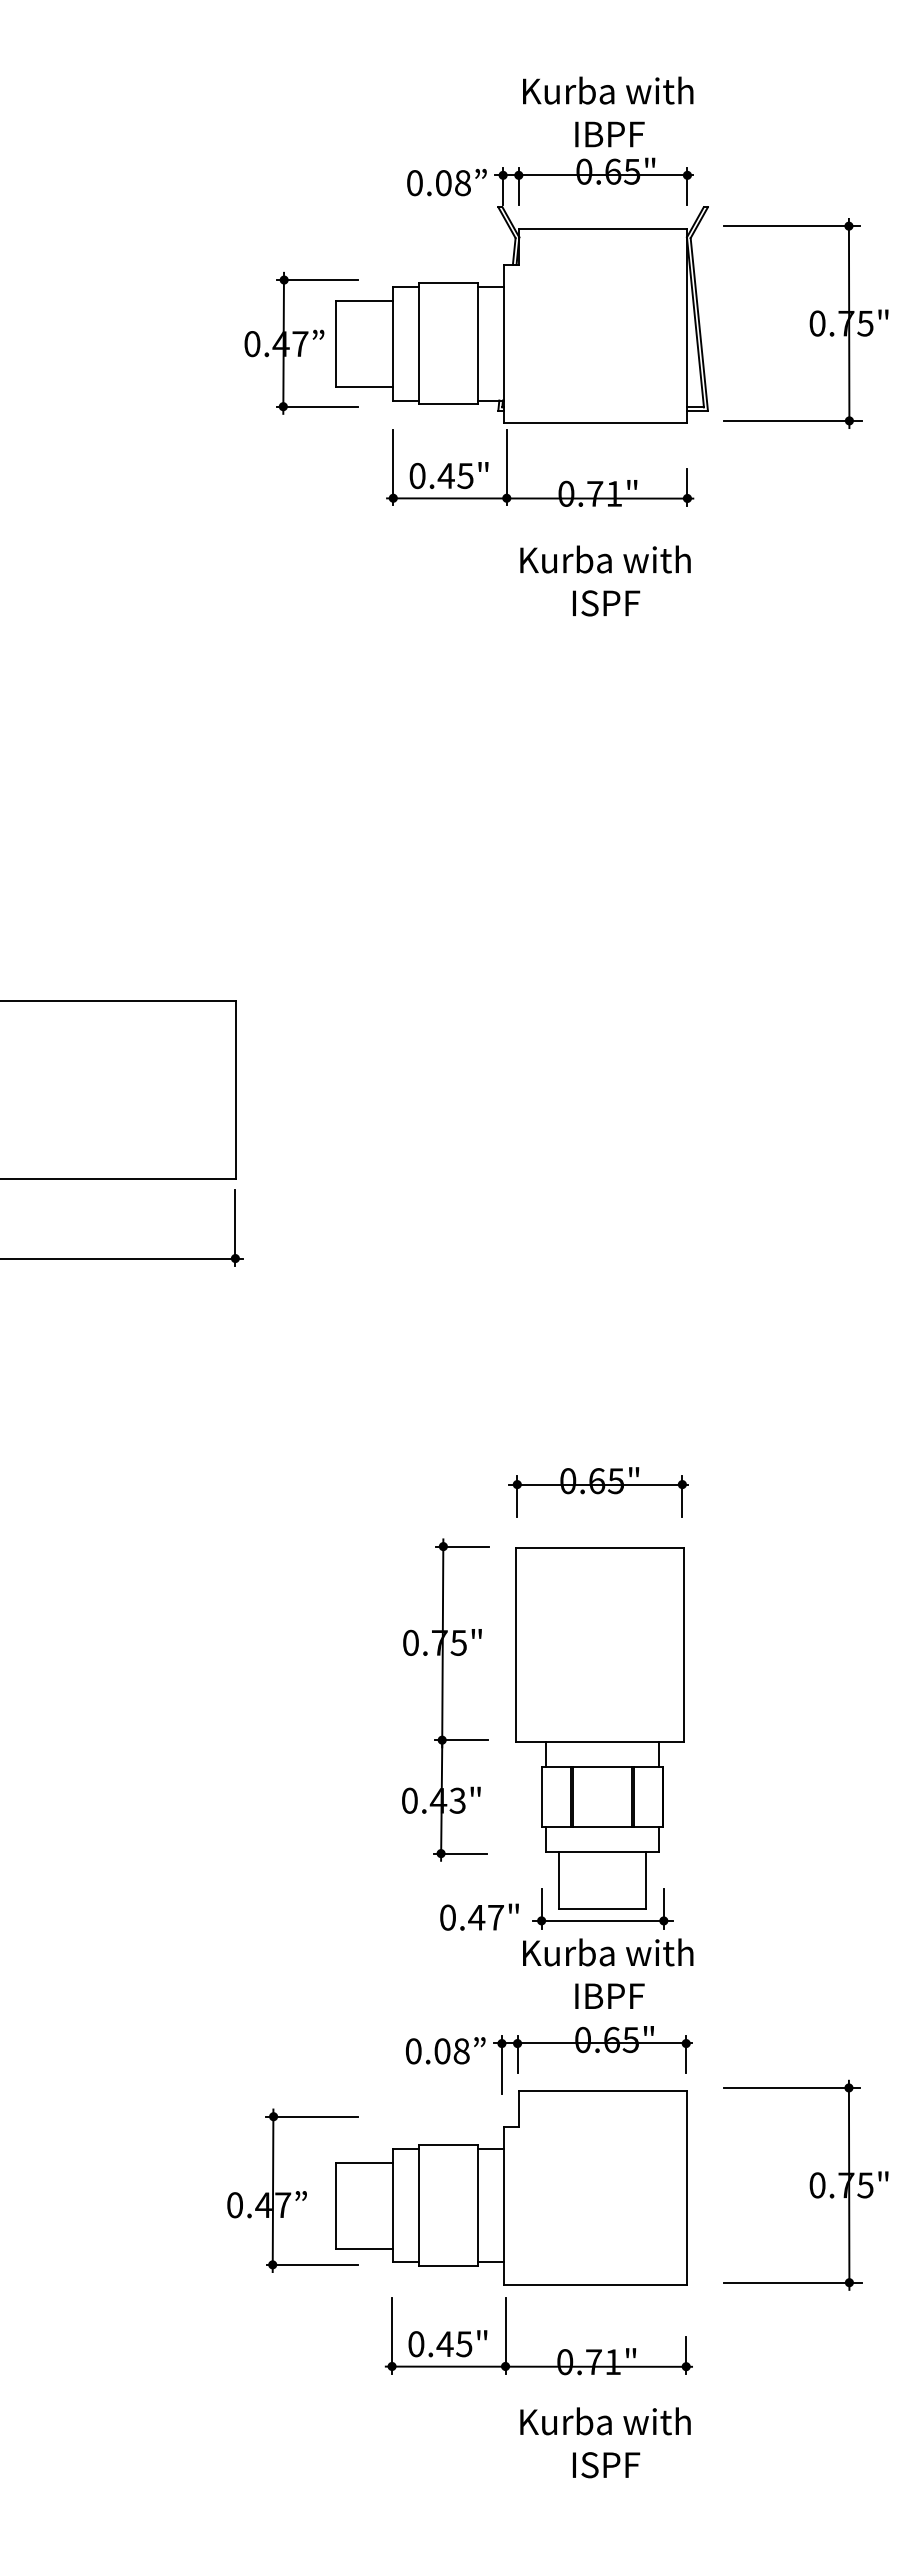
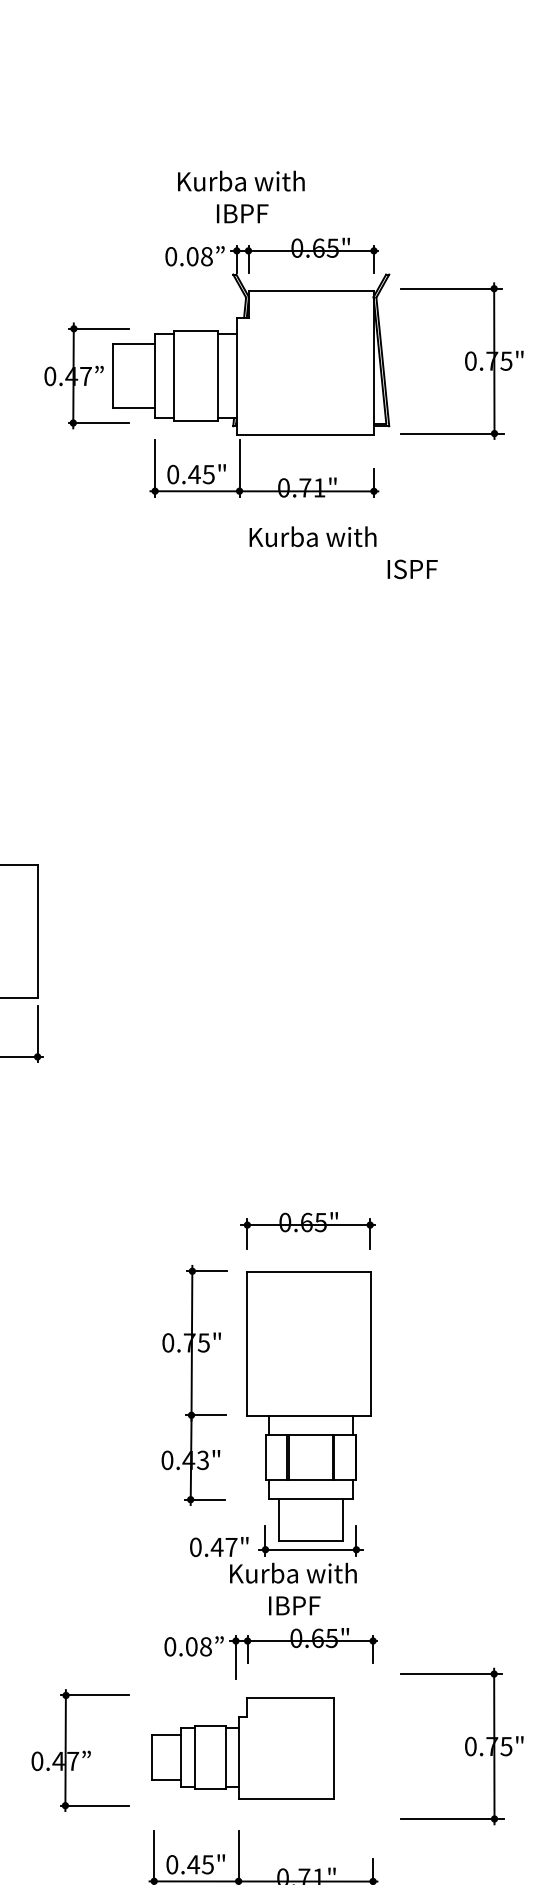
text: (608, 111) -> (241, 196), moved
text: (606, 603) -> (412, 569), moved
text: (608, 1973) -> (293, 1588), moved
part: (511, 2187) -> (243, 1748), size x0.7

